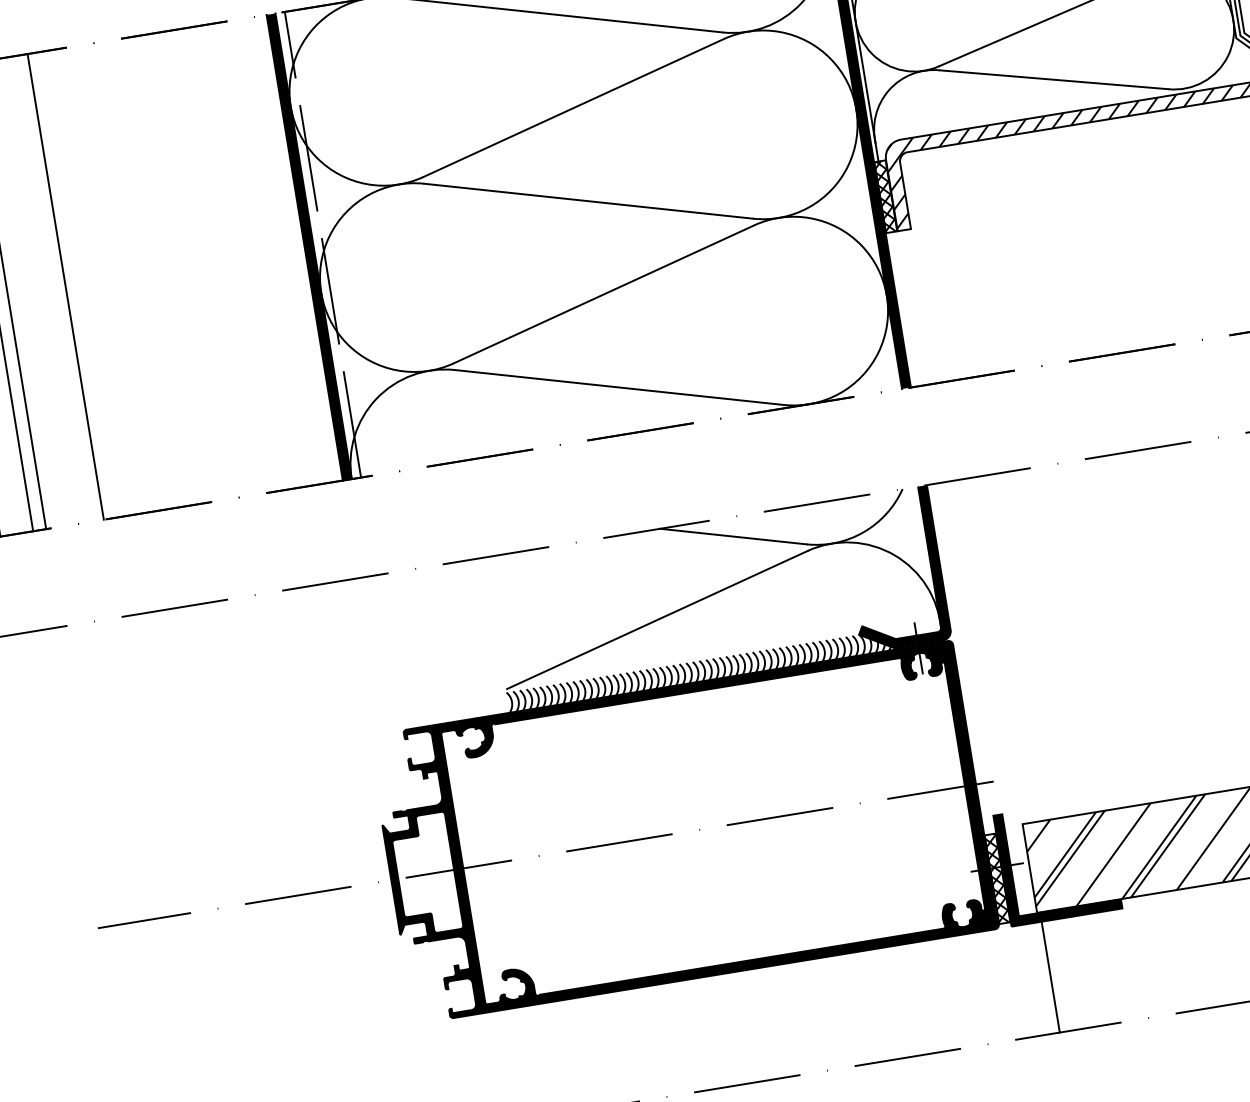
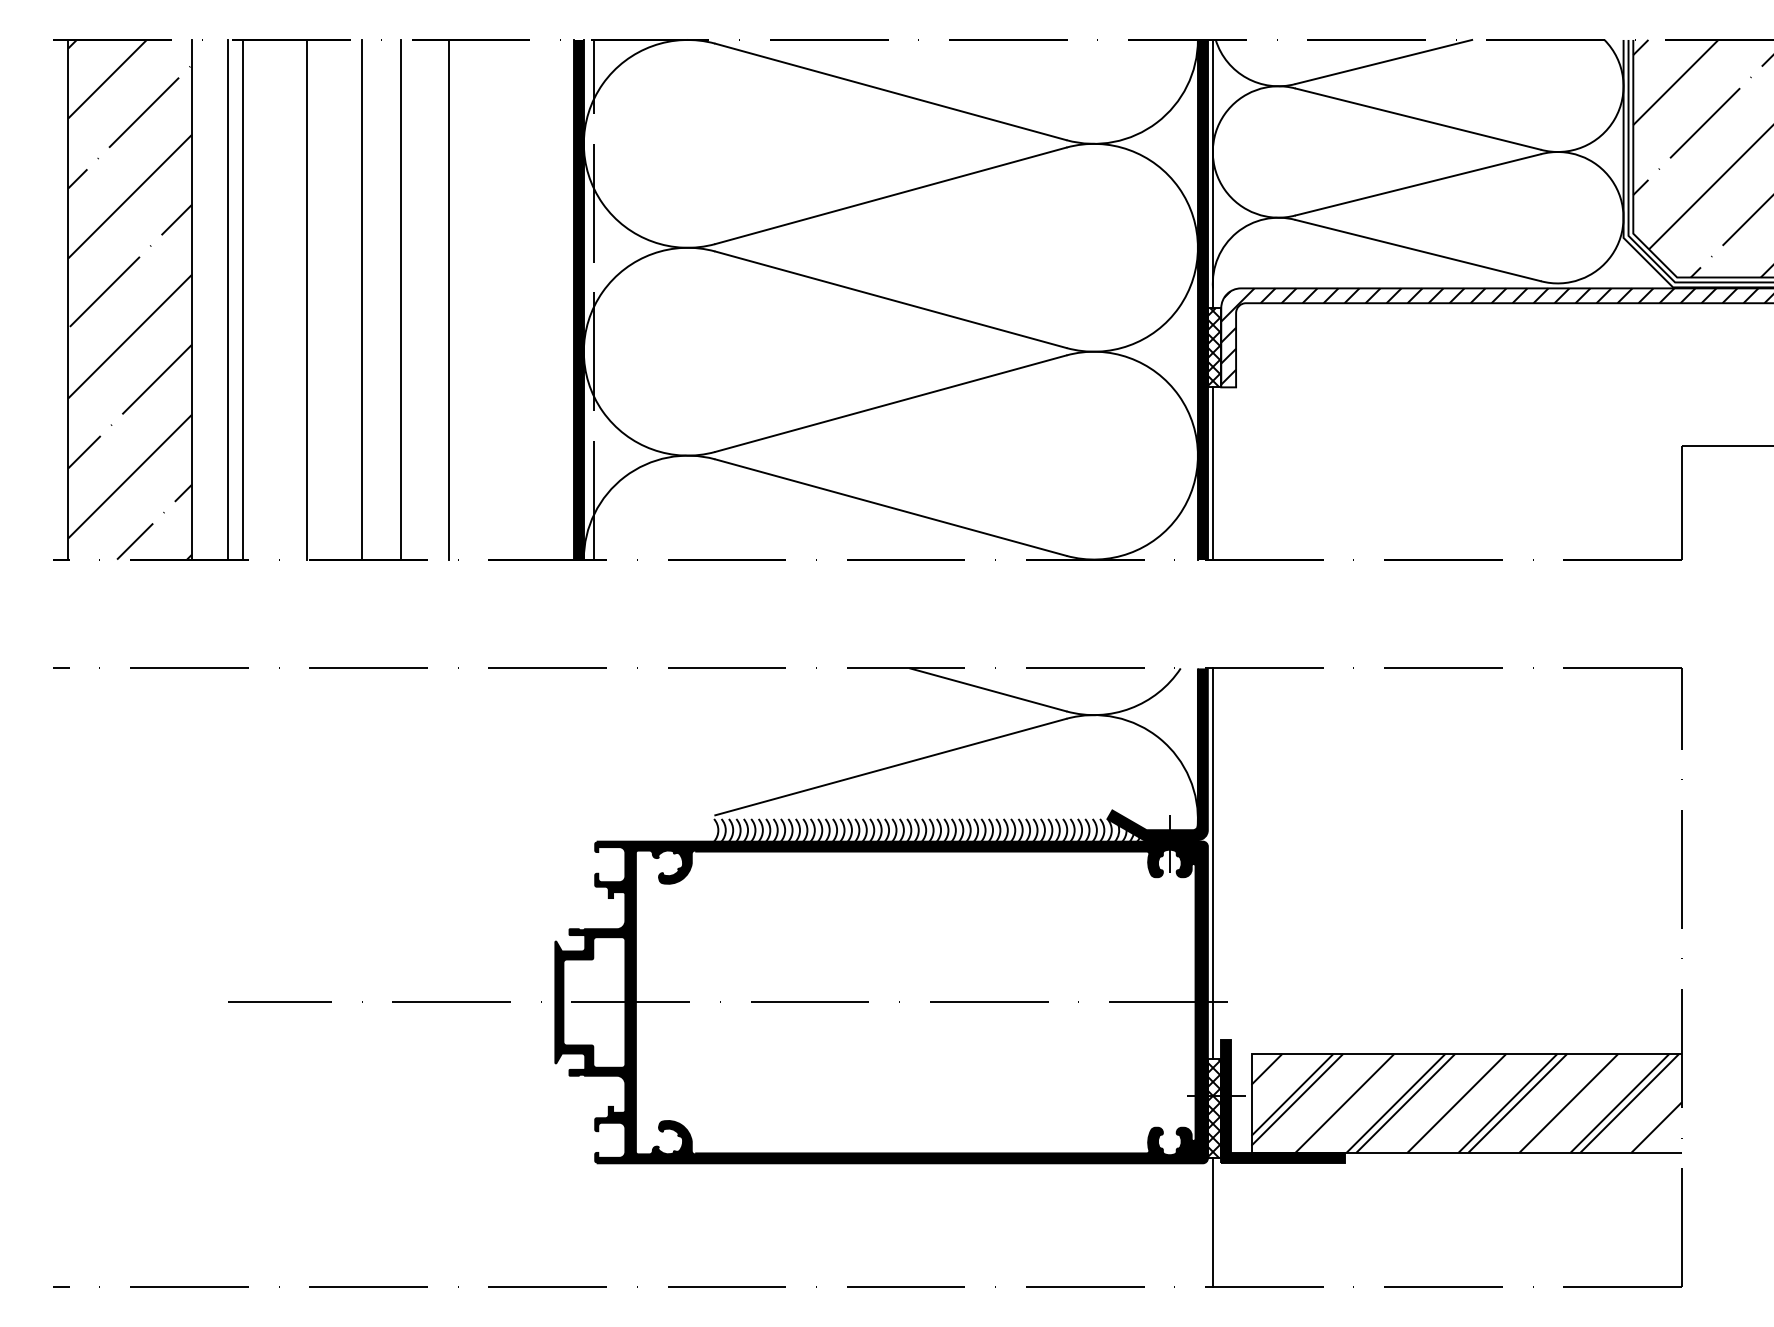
line: (192, 265) -> (448, 299), added
line: (150, 272) -> (401, 299), added
line: (114, 278) -> (361, 299), added
line: (902, 309) -> (1212, 473), added
line: (959, 659) -> (1212, 863), added
line: (1050, 974) -> (1212, 1222), moved

